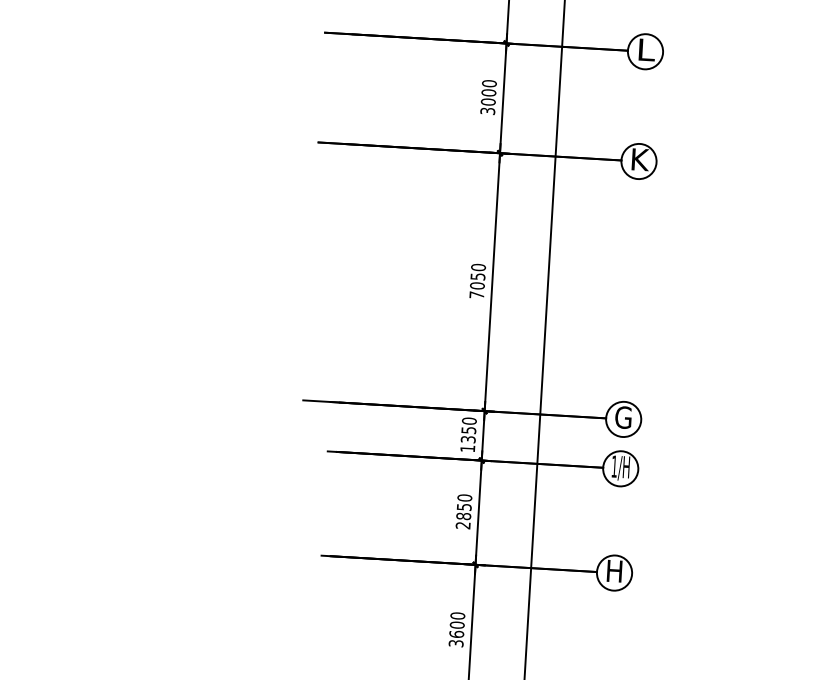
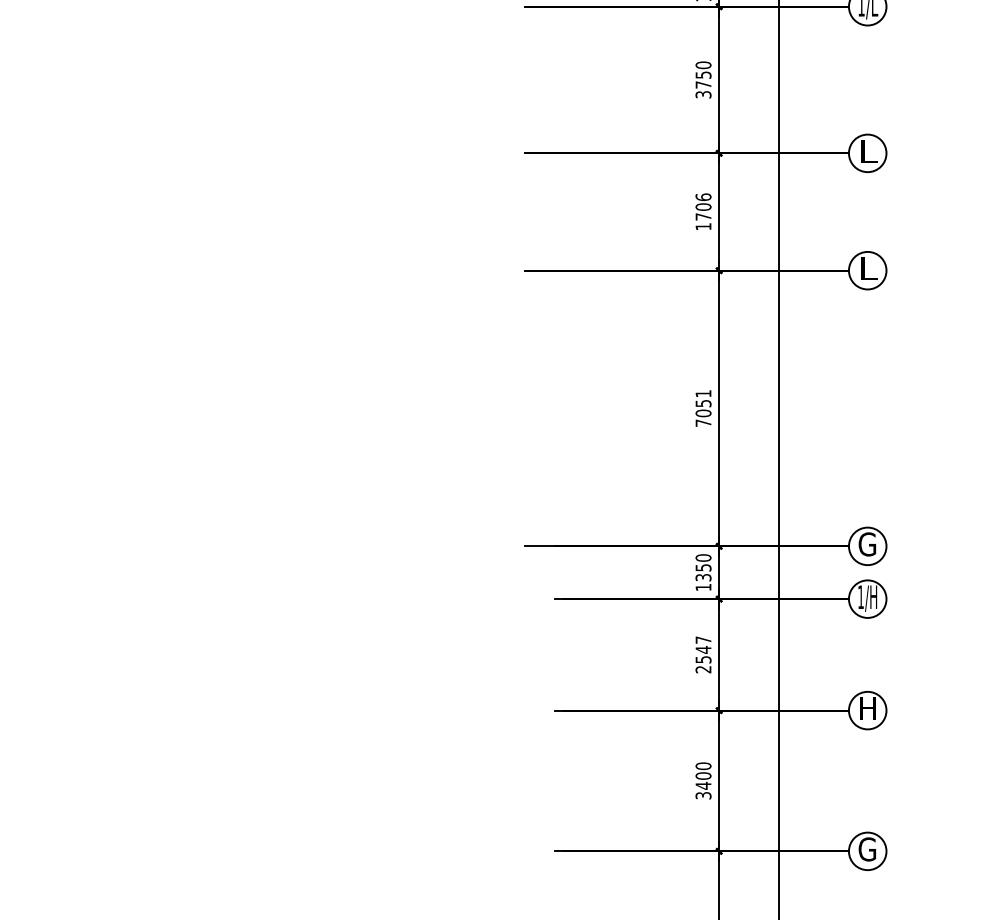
text: (488, 97) -> (703, 211), 3000 -> 1706
text: (640, 159) -> (869, 268), K -> L
text: (478, 267) -> (703, 393), 7050 -> 7051
text: (464, 506) -> (703, 649), 2850 -> 2547
text: (456, 634) -> (703, 785), 3600 -> 3400

